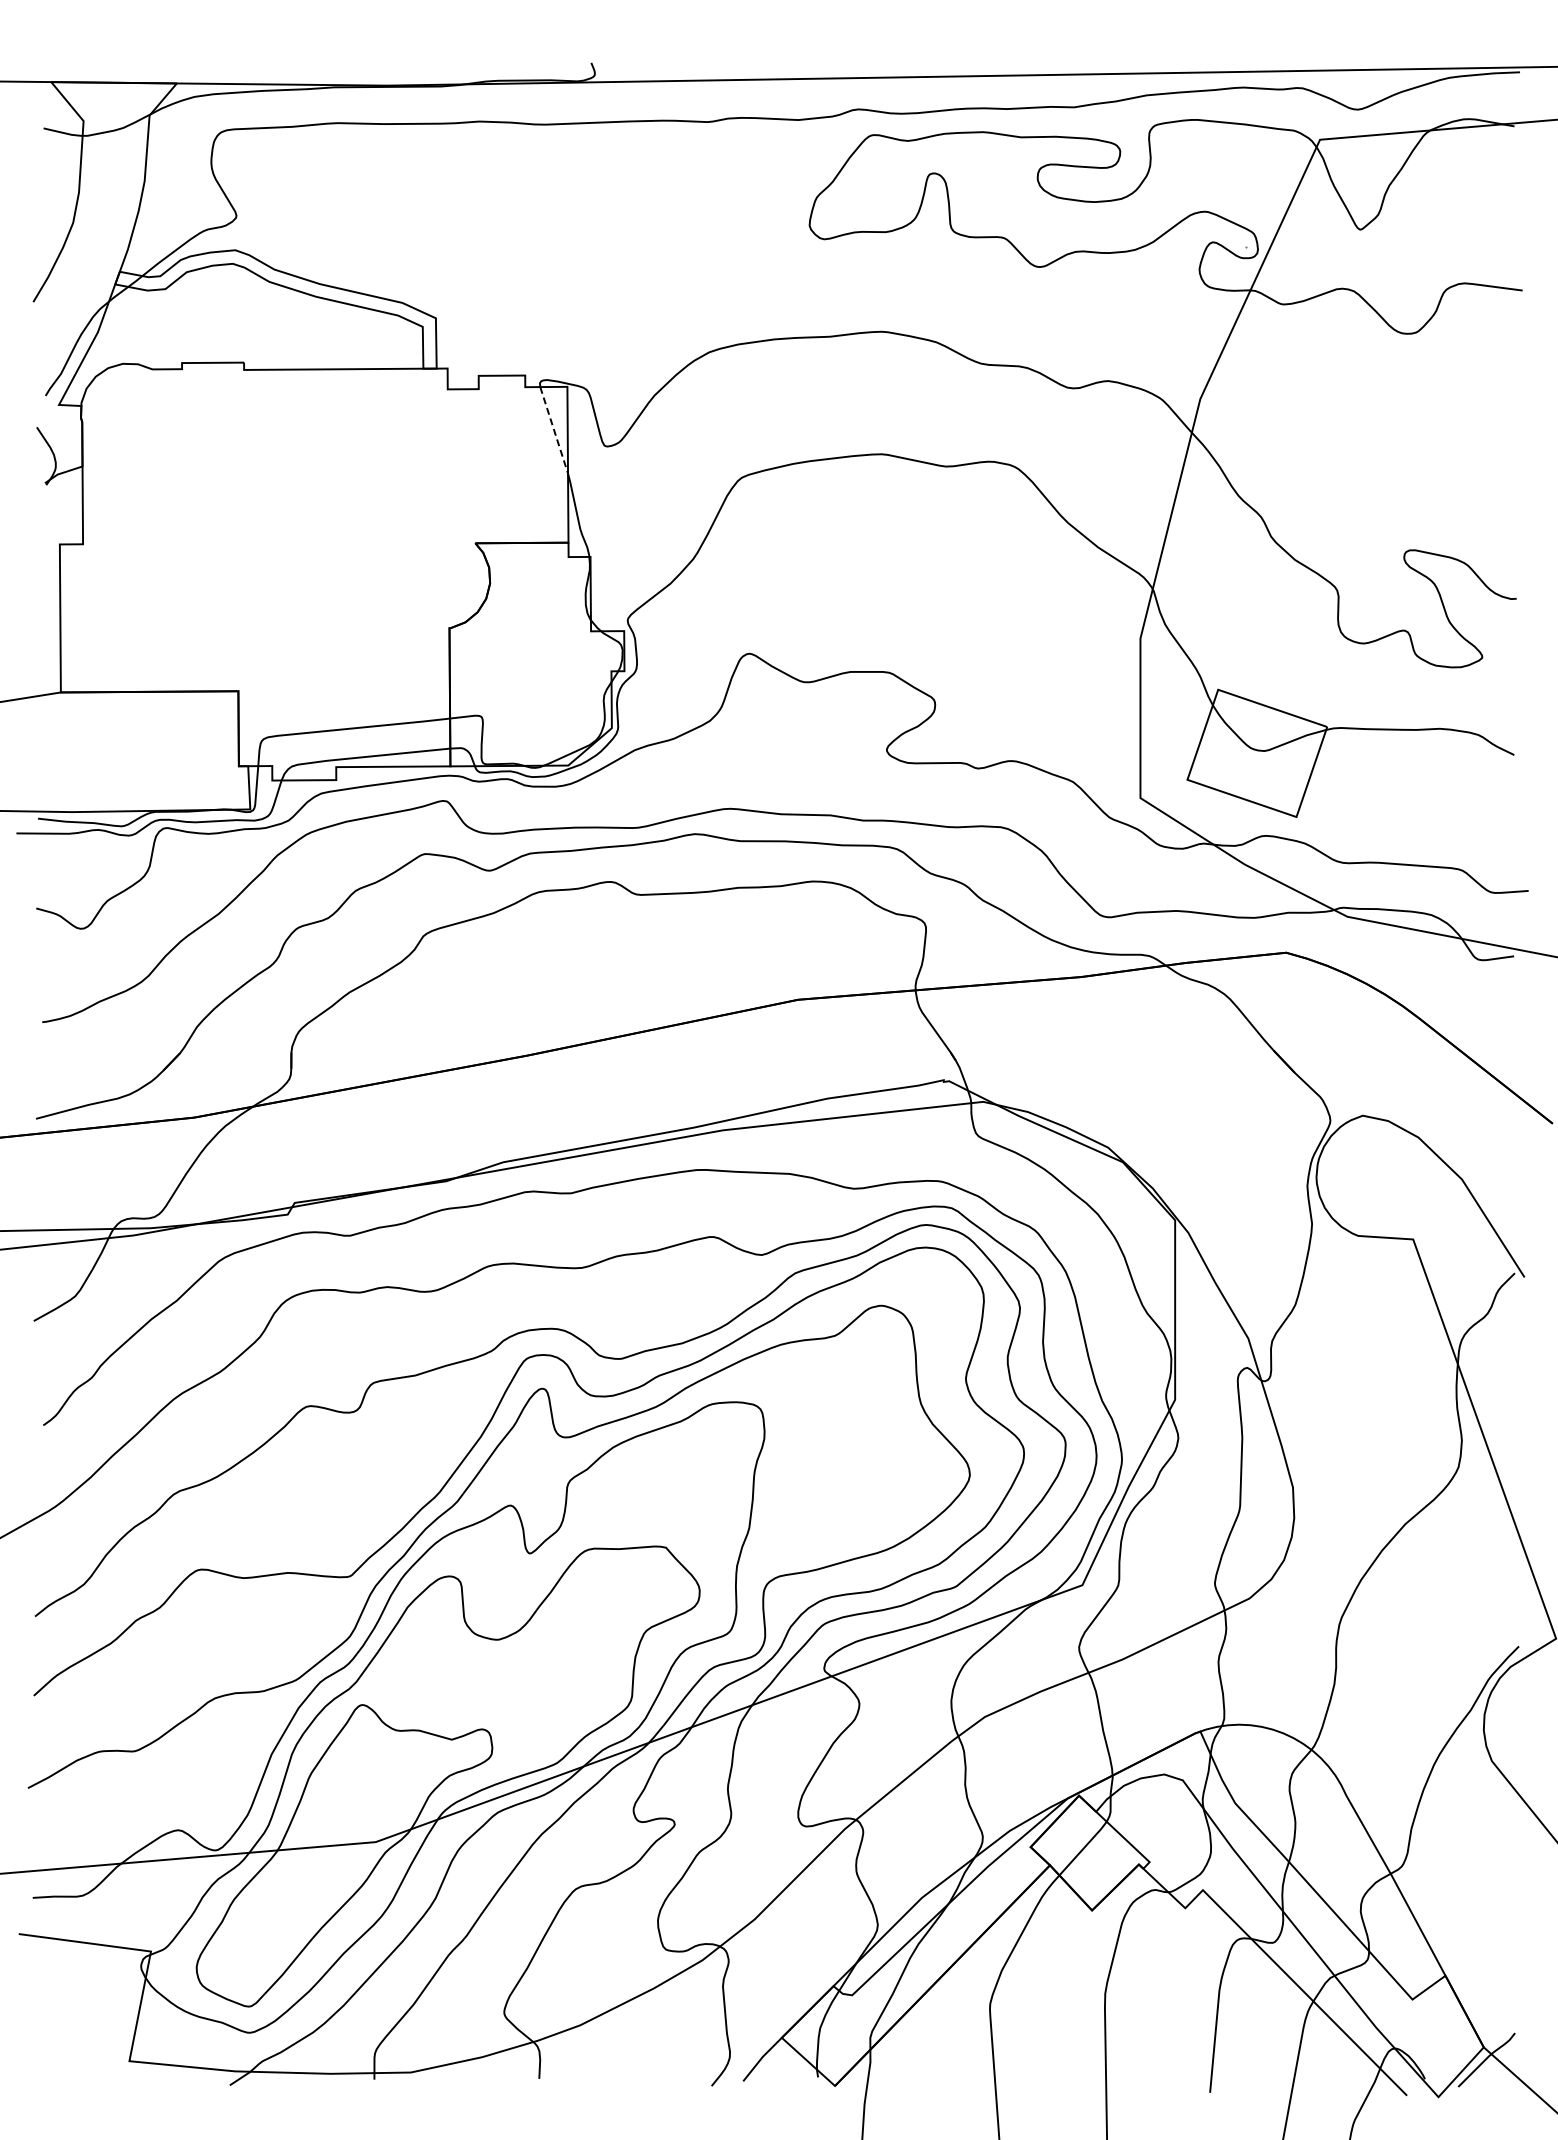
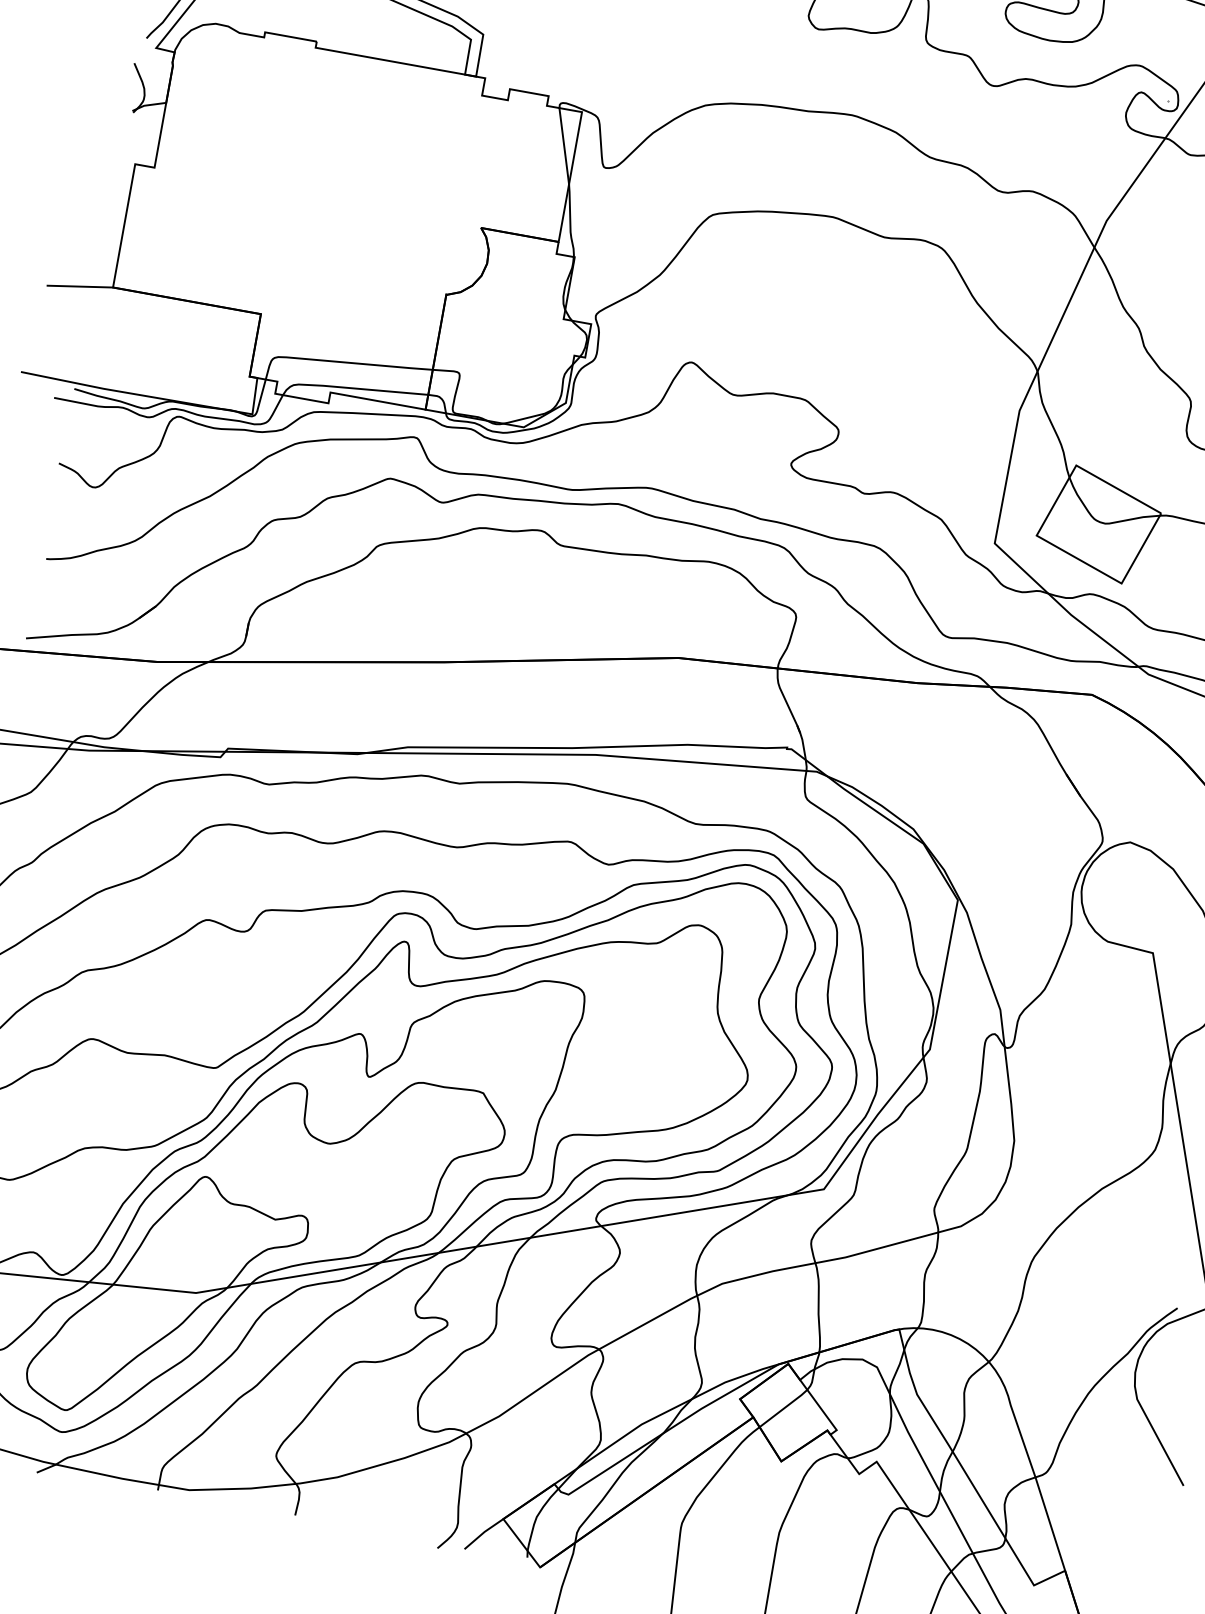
line: (554, 430) -> (564, 146), dashed -> solid

